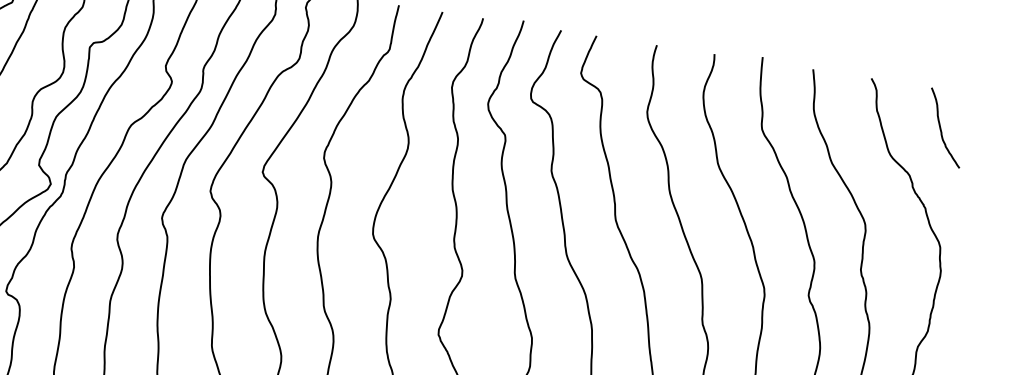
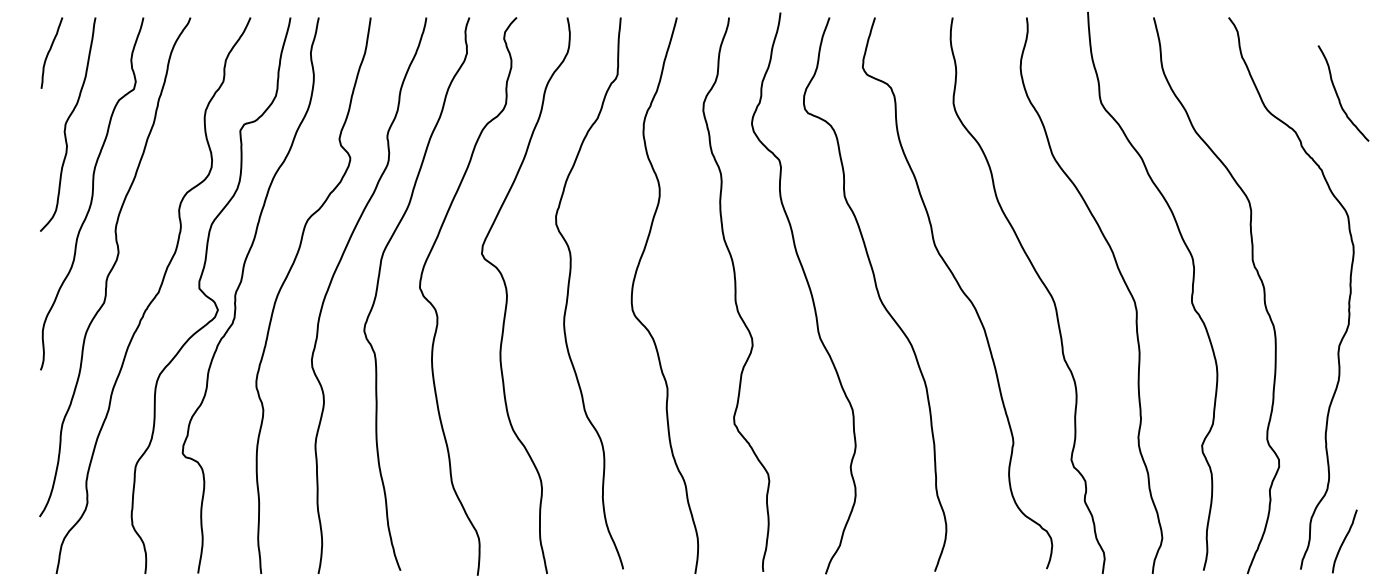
curve: (941, 128) -> (1338, 95), moved

